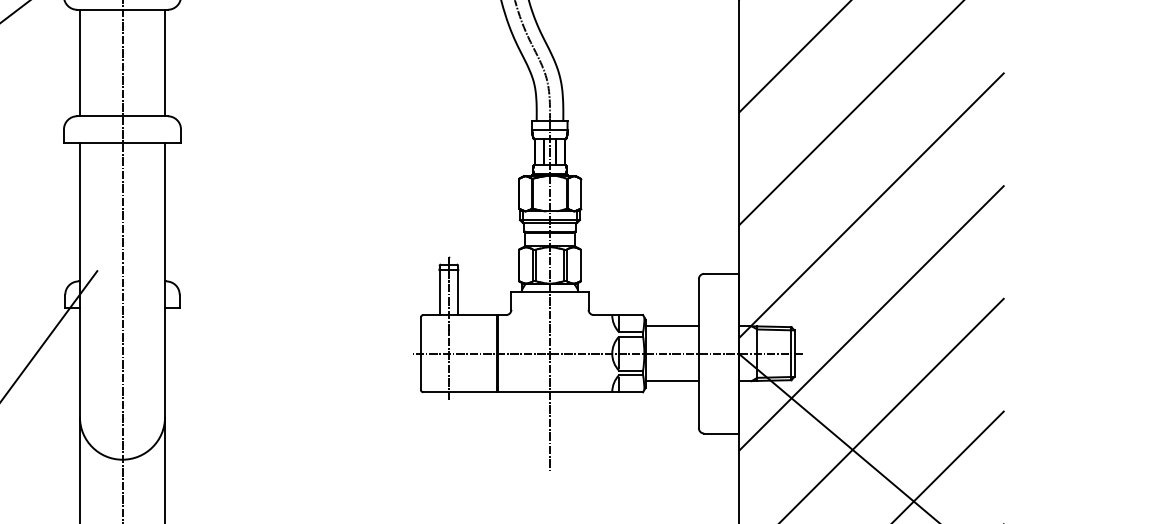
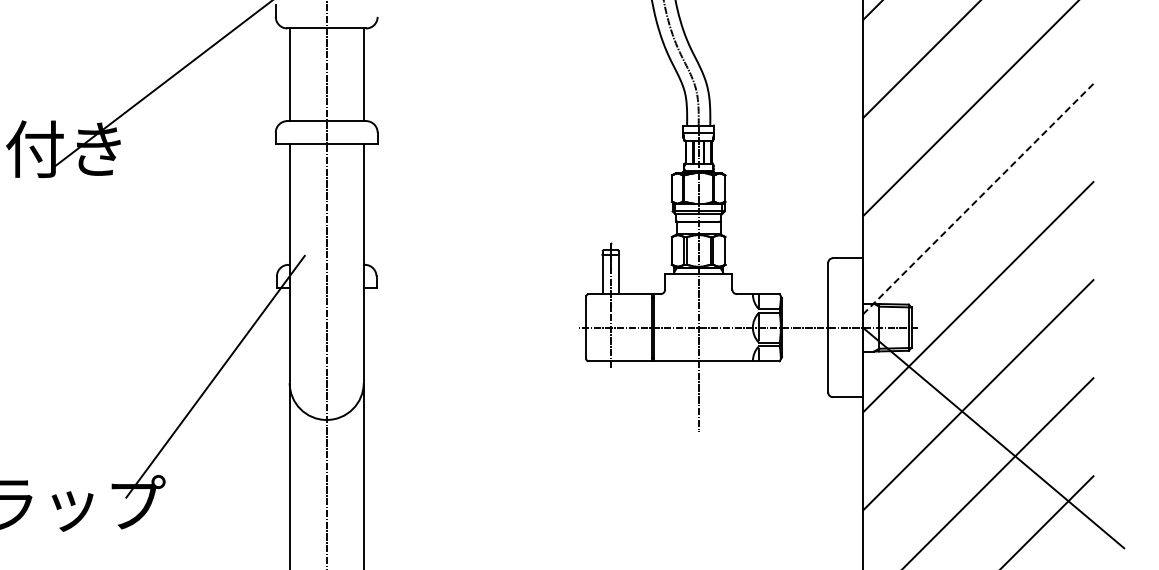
line: (871, 205) -> (978, 198), solid -> dashed
line: (672, 325) -> (805, 303), removed
line: (672, 381) -> (805, 351), removed

